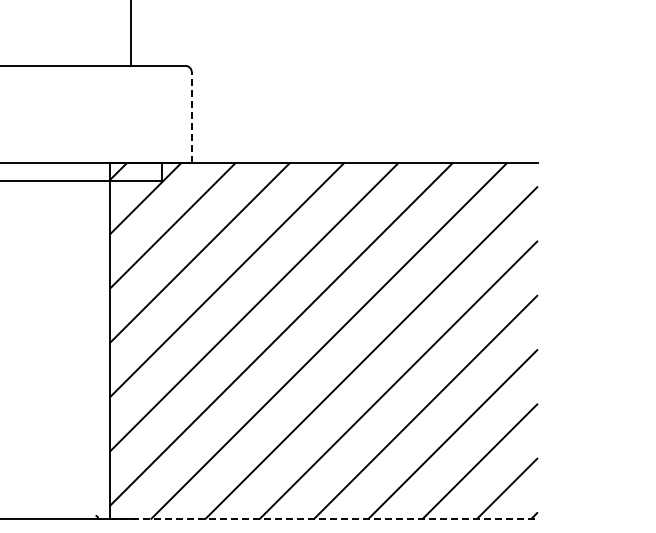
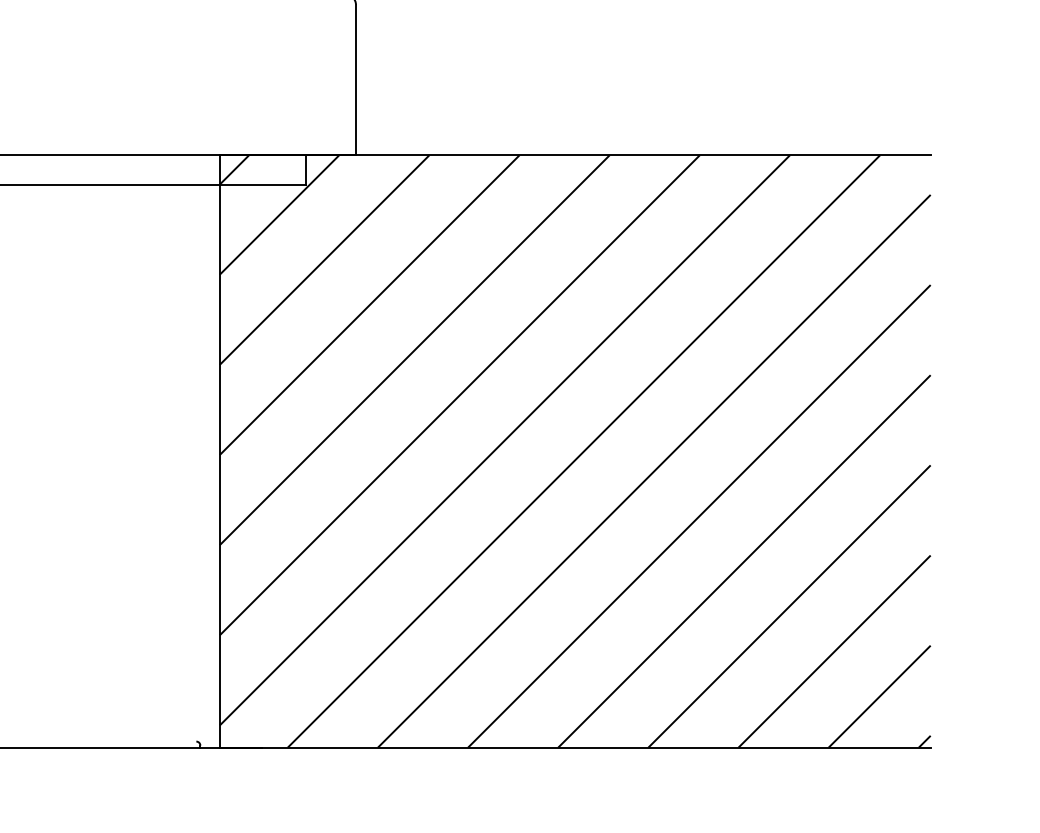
line: (191, 116) -> (355, 78), dashed -> solid
line: (324, 519) -> (576, 747), dashed -> solid

